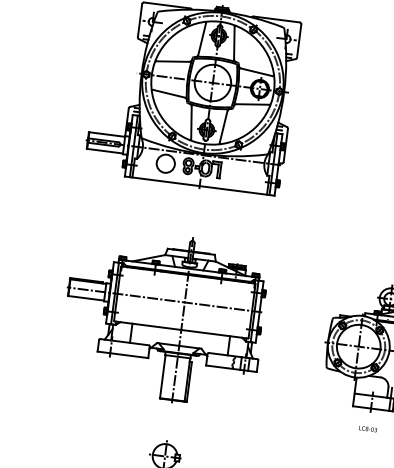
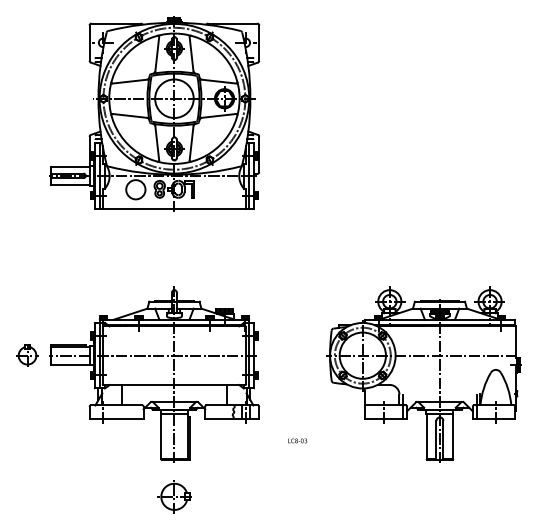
part: (44, 306) -> (27, 355), added
part: (163, 317) -> (154, 374), moved
text: (367, 428) -> (297, 440), moved

